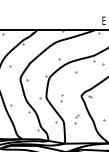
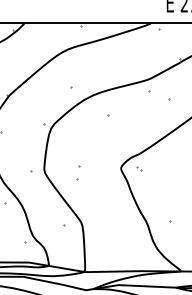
part: (76, 119) -> (110, 219), removed

